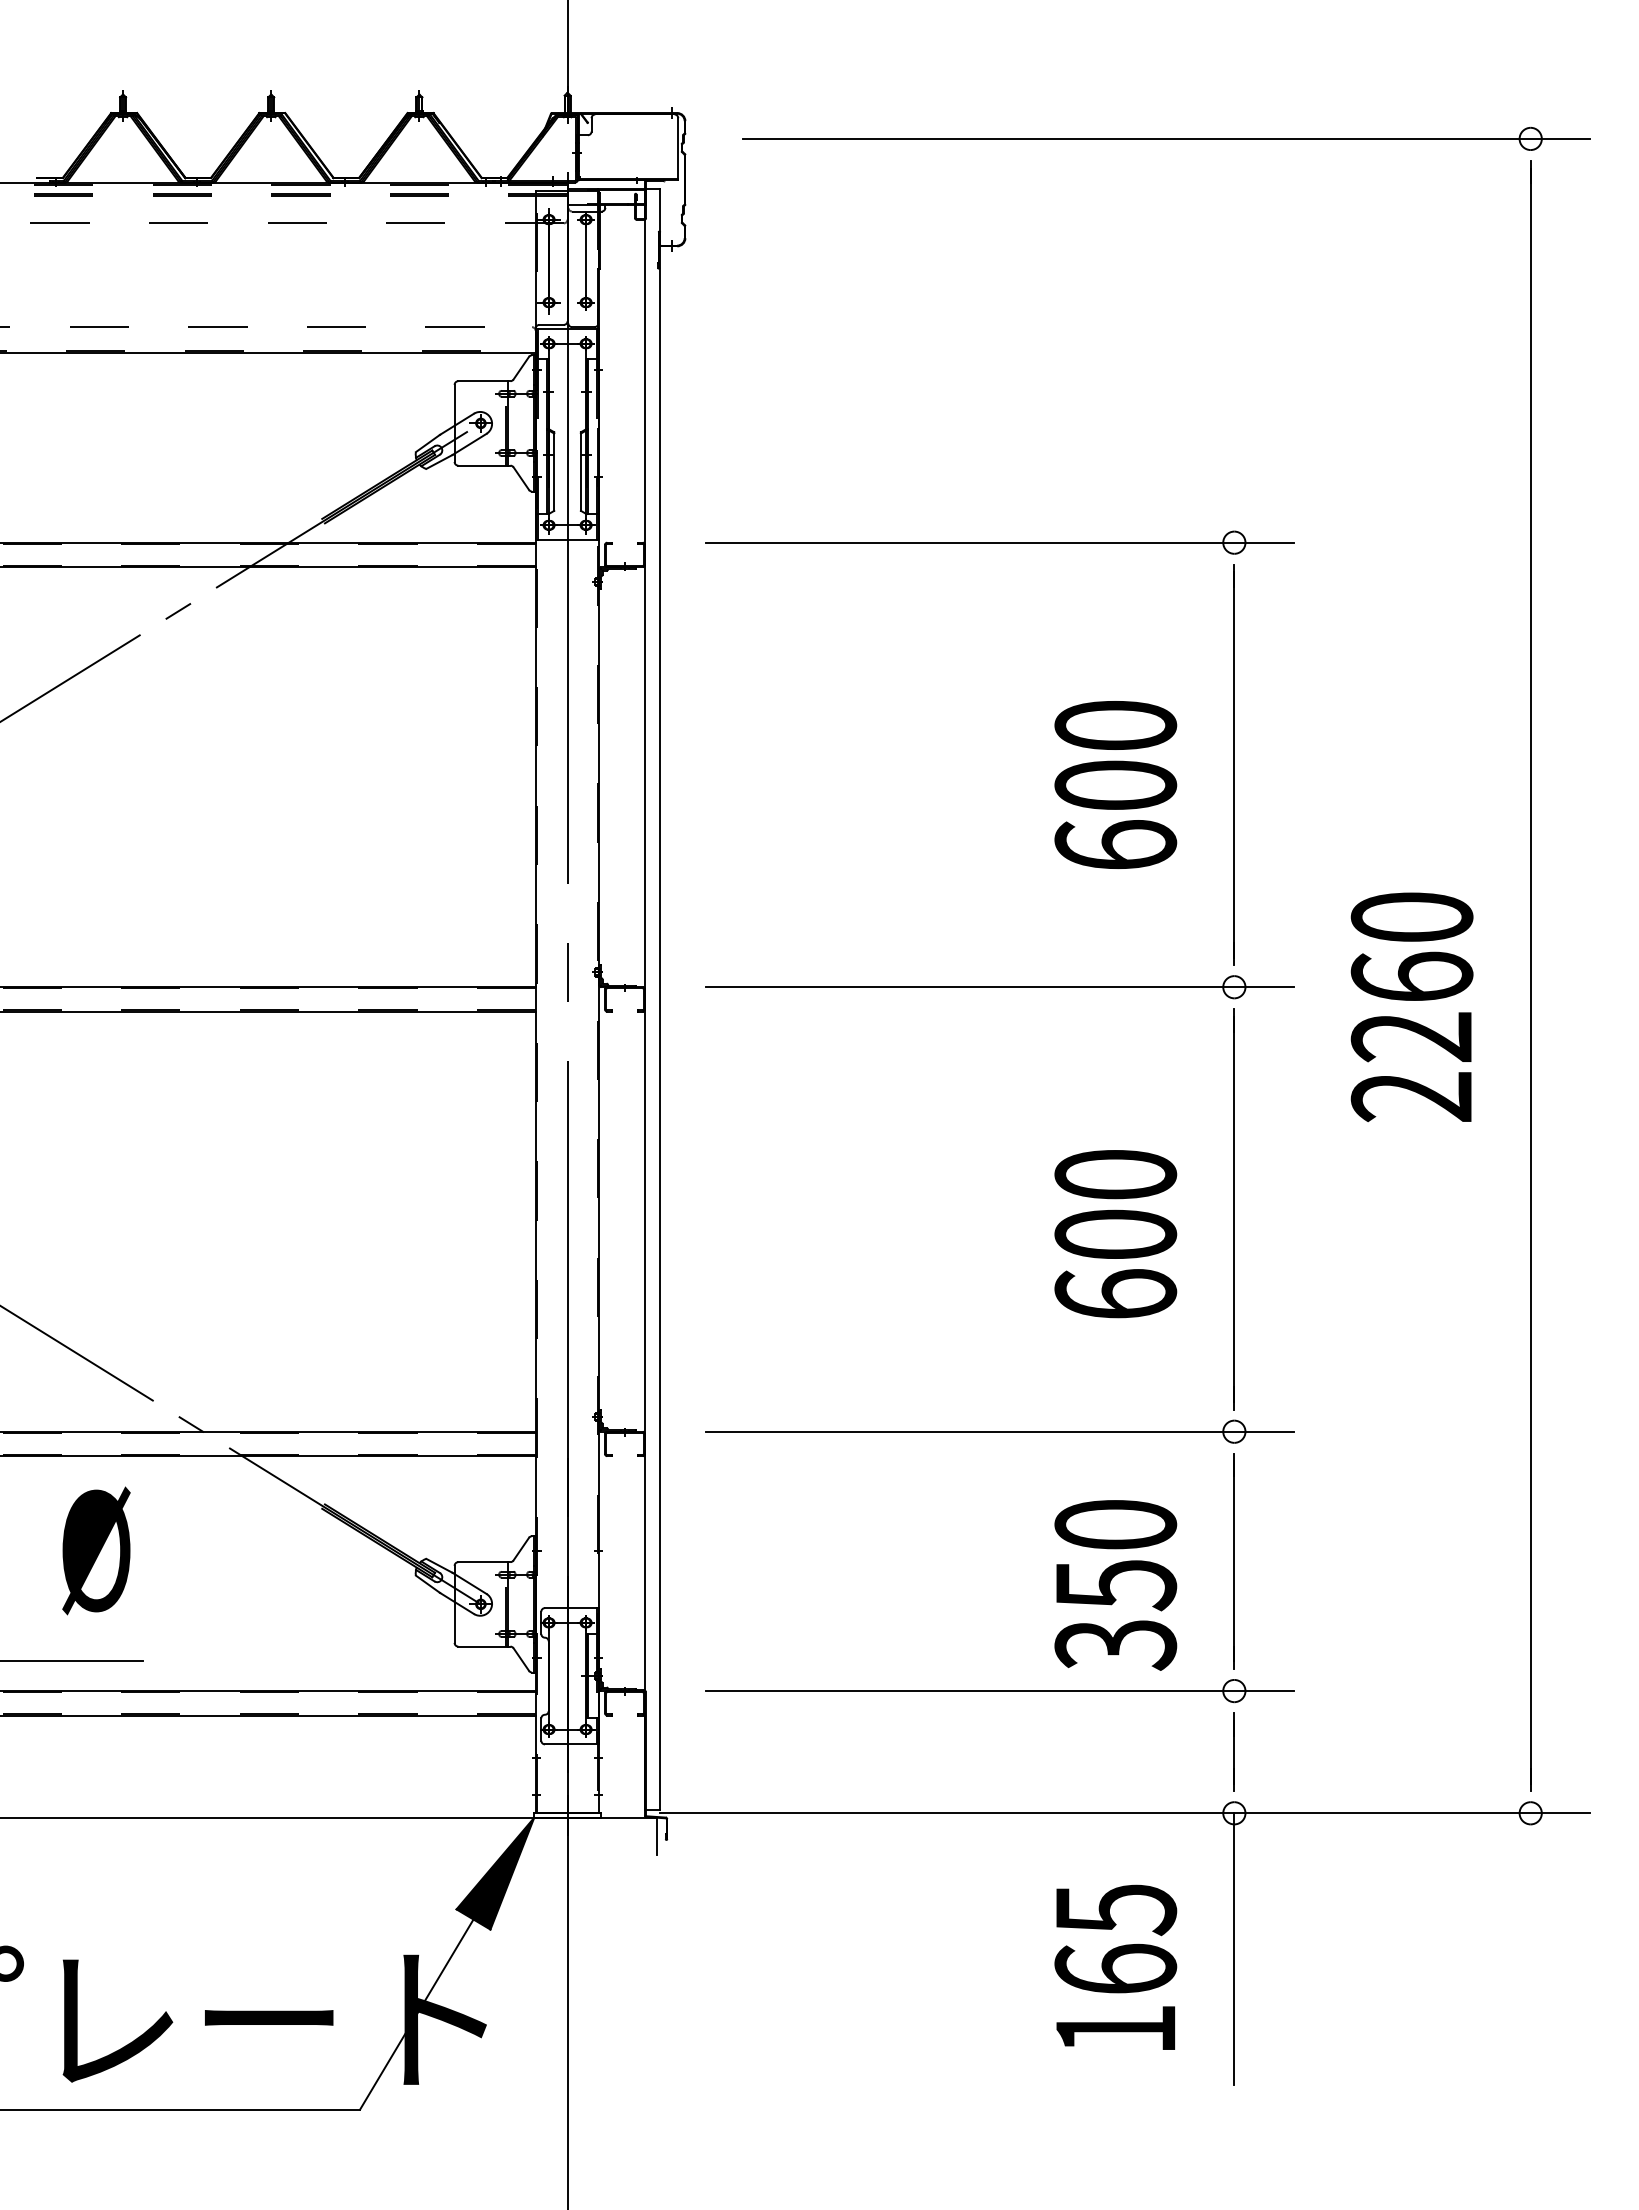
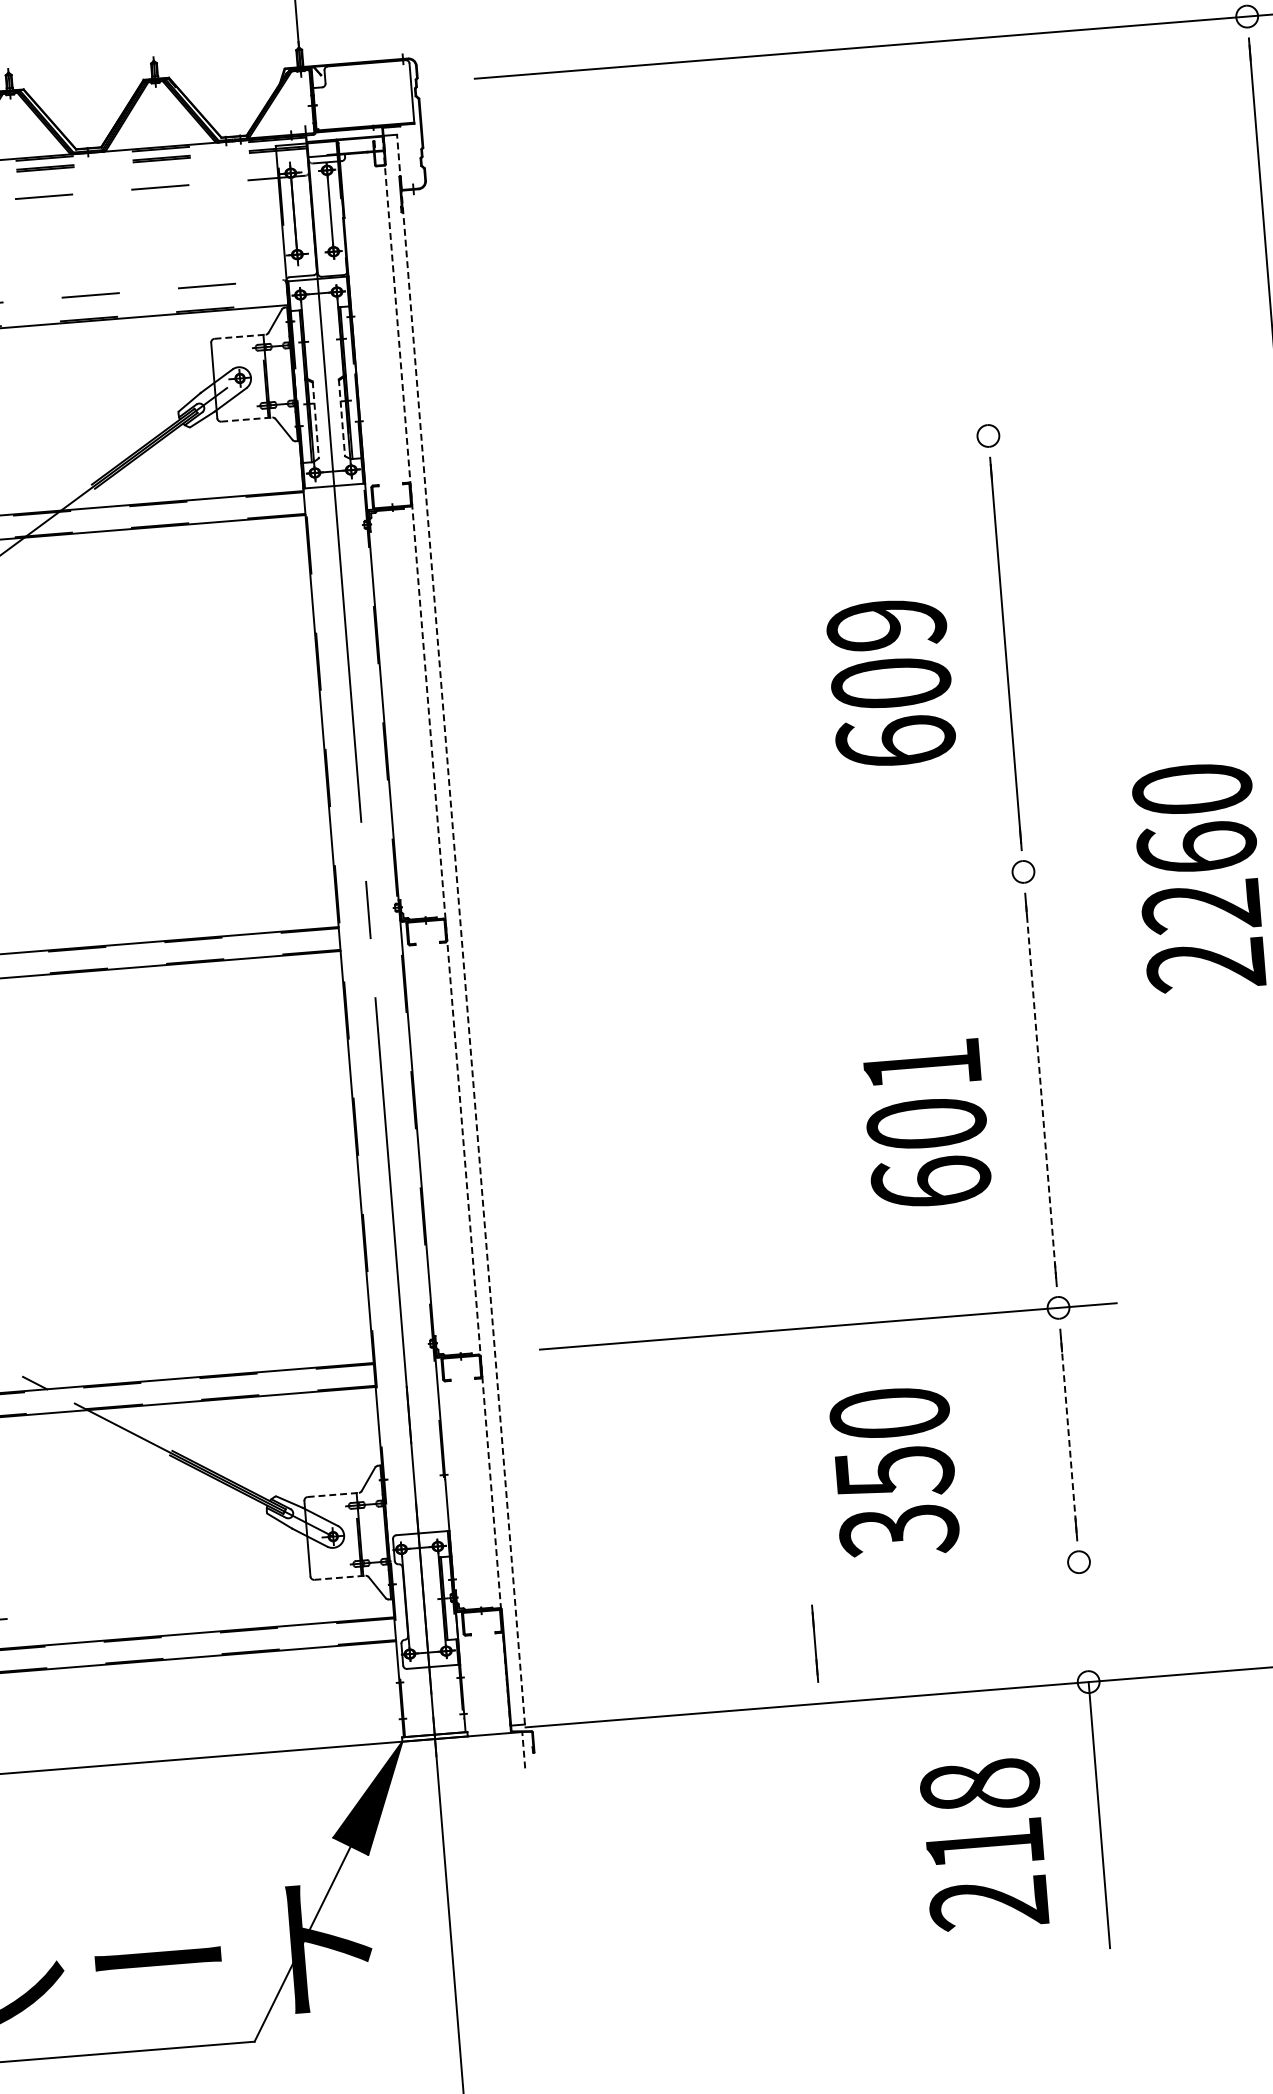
line: (484, 381) -> (240, 337), solid -> dashed
line: (484, 465) -> (246, 419), solid -> dashed
line: (554, 472) -> (316, 420), solid -> dashed
line: (580, 472) -> (341, 418), solid -> dashed
line: (999, 542) -> (758, 454), removed
text: (1115, 725) -> (886, 624), 600 -> 609
line: (999, 987) -> (793, 890), removed
line: (645, 999) -> (446, 930), solid -> dashed
line: (659, 999) -> (460, 929), solid -> dashed
text: (1115, 1174) -> (921, 1064), 600 -> 601
line: (1234, 1209) -> (1041, 1089), solid -> dashed
line: (1234, 1560) -> (1068, 1434), solid -> dashed
line: (484, 1562) -> (333, 1495), solid -> dashed
text: (1115, 1585) -> (894, 1472), moved
line: (484, 1646) -> (340, 1577), solid -> dashed
line: (999, 1691) -> (848, 1581), removed
line: (1233, 1751) -> (814, 1643), moved
line: (656, 1836) -> (523, 1750), solid -> dashed
text: (1115, 1969) -> (984, 1844), 165 -> 218

